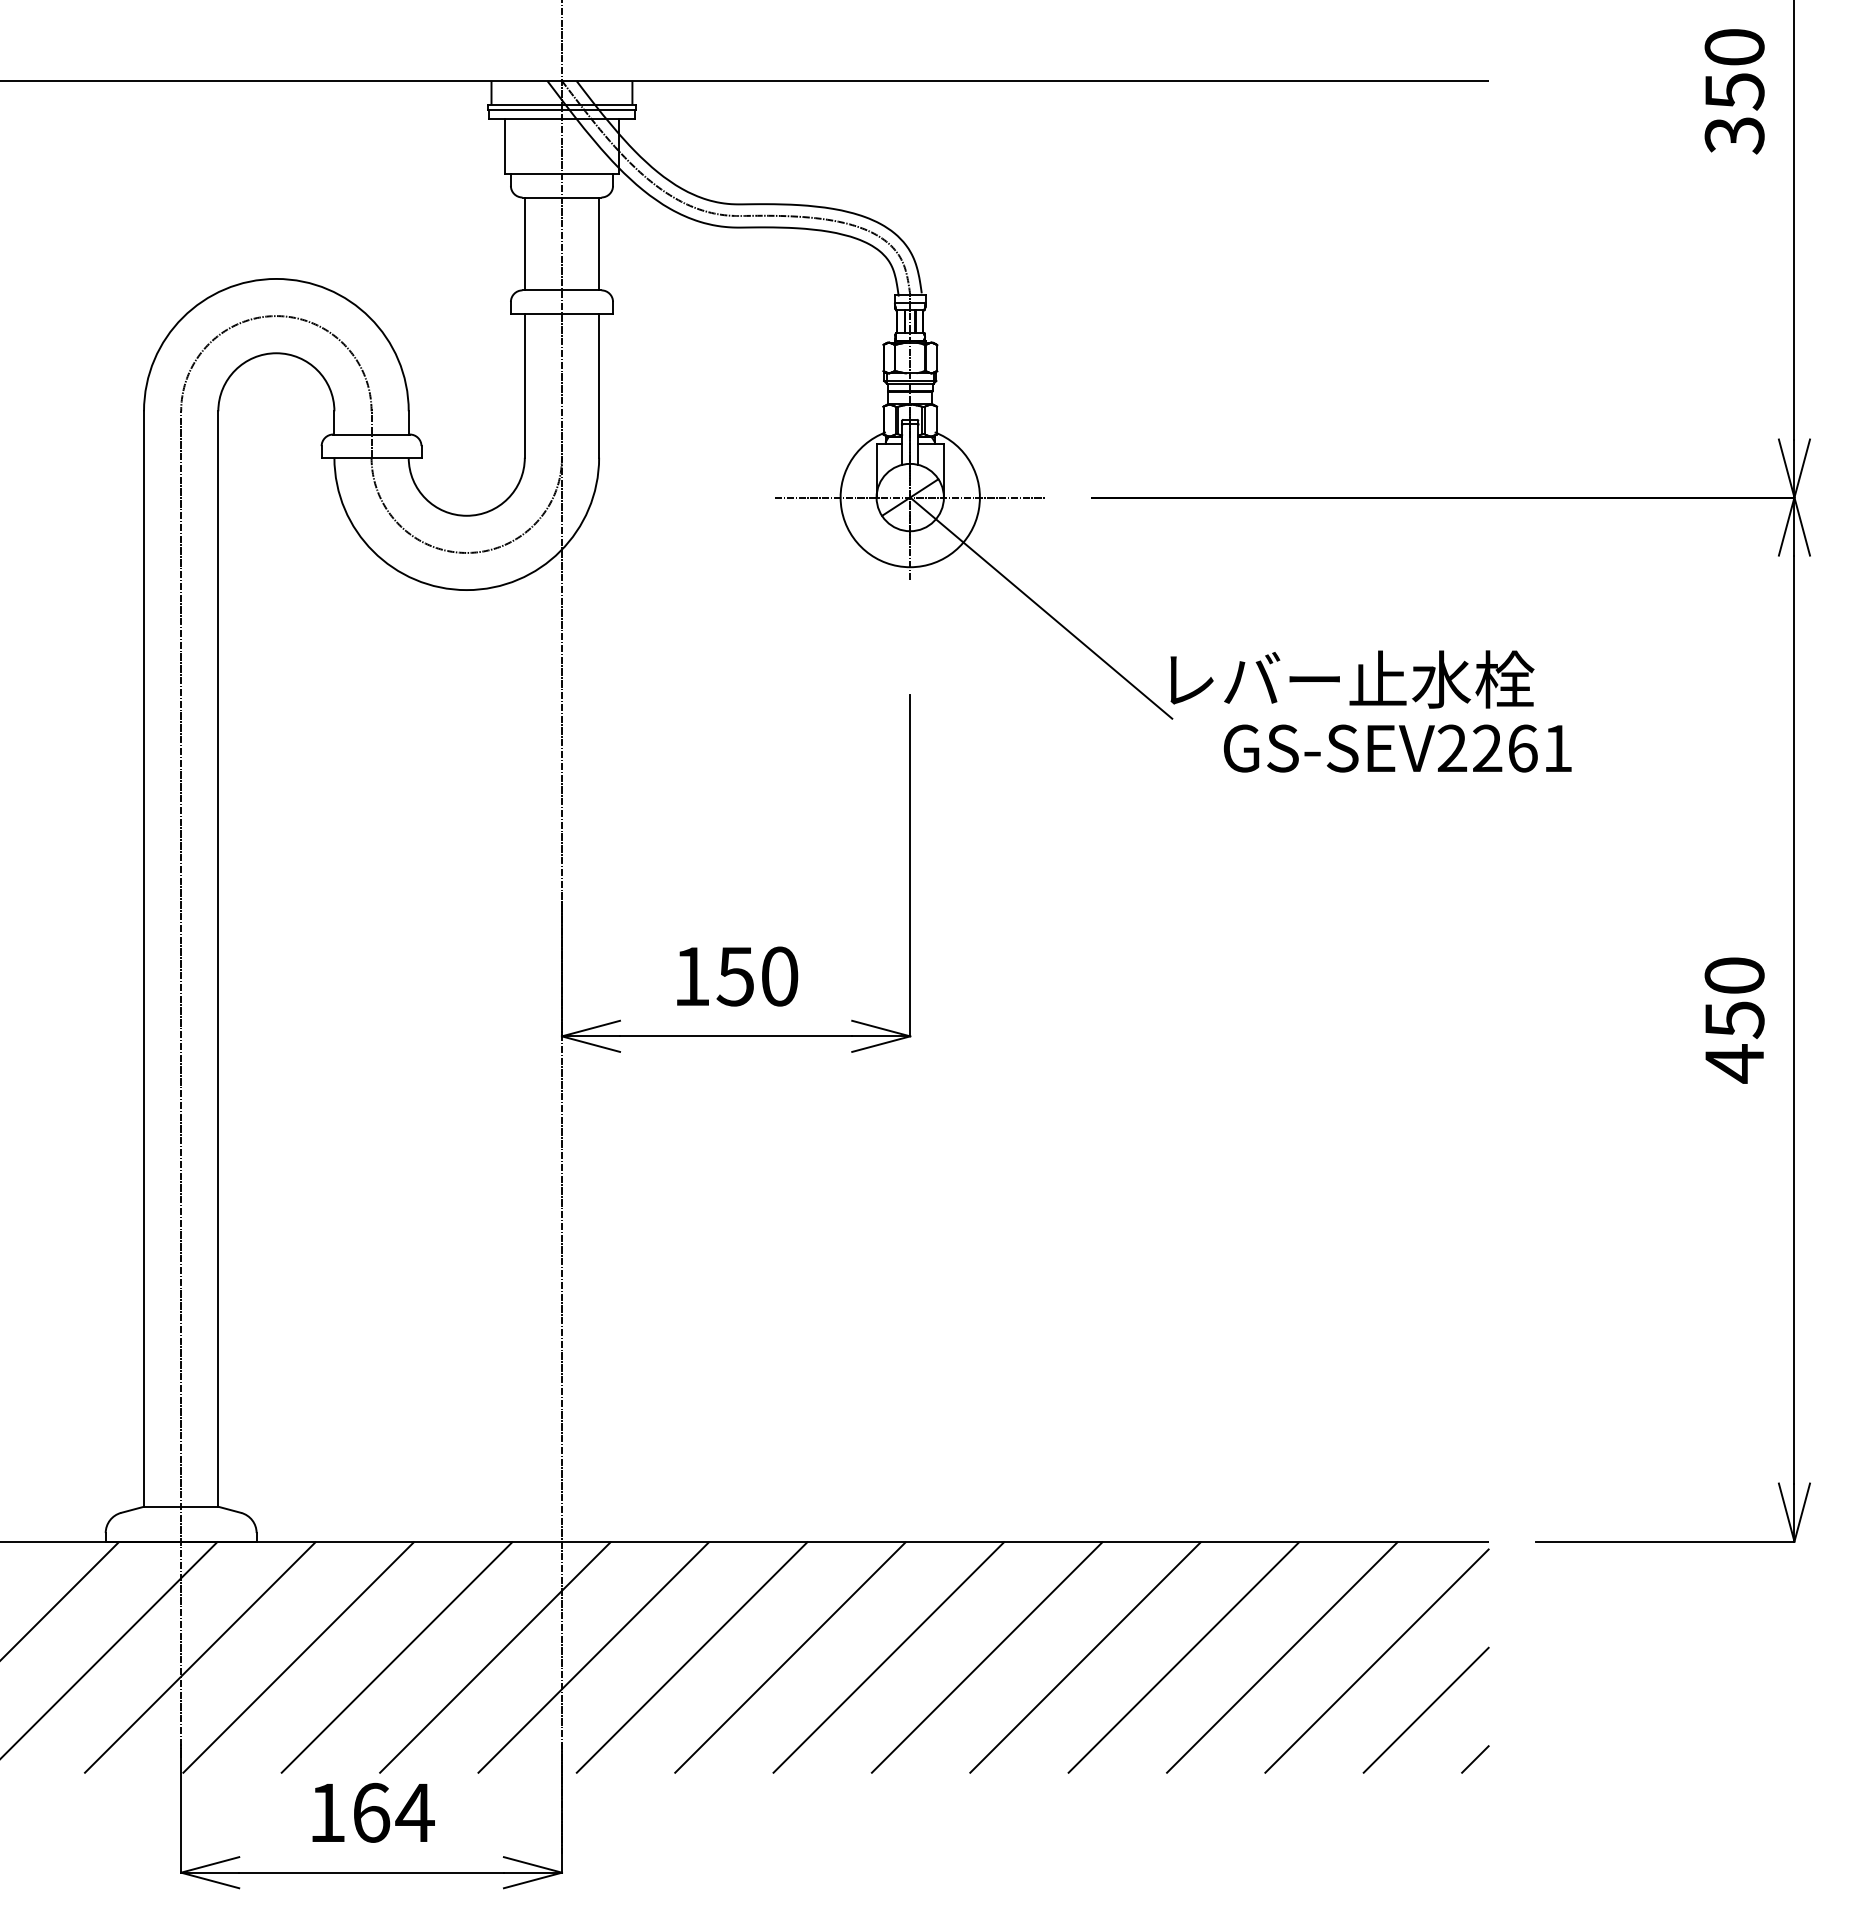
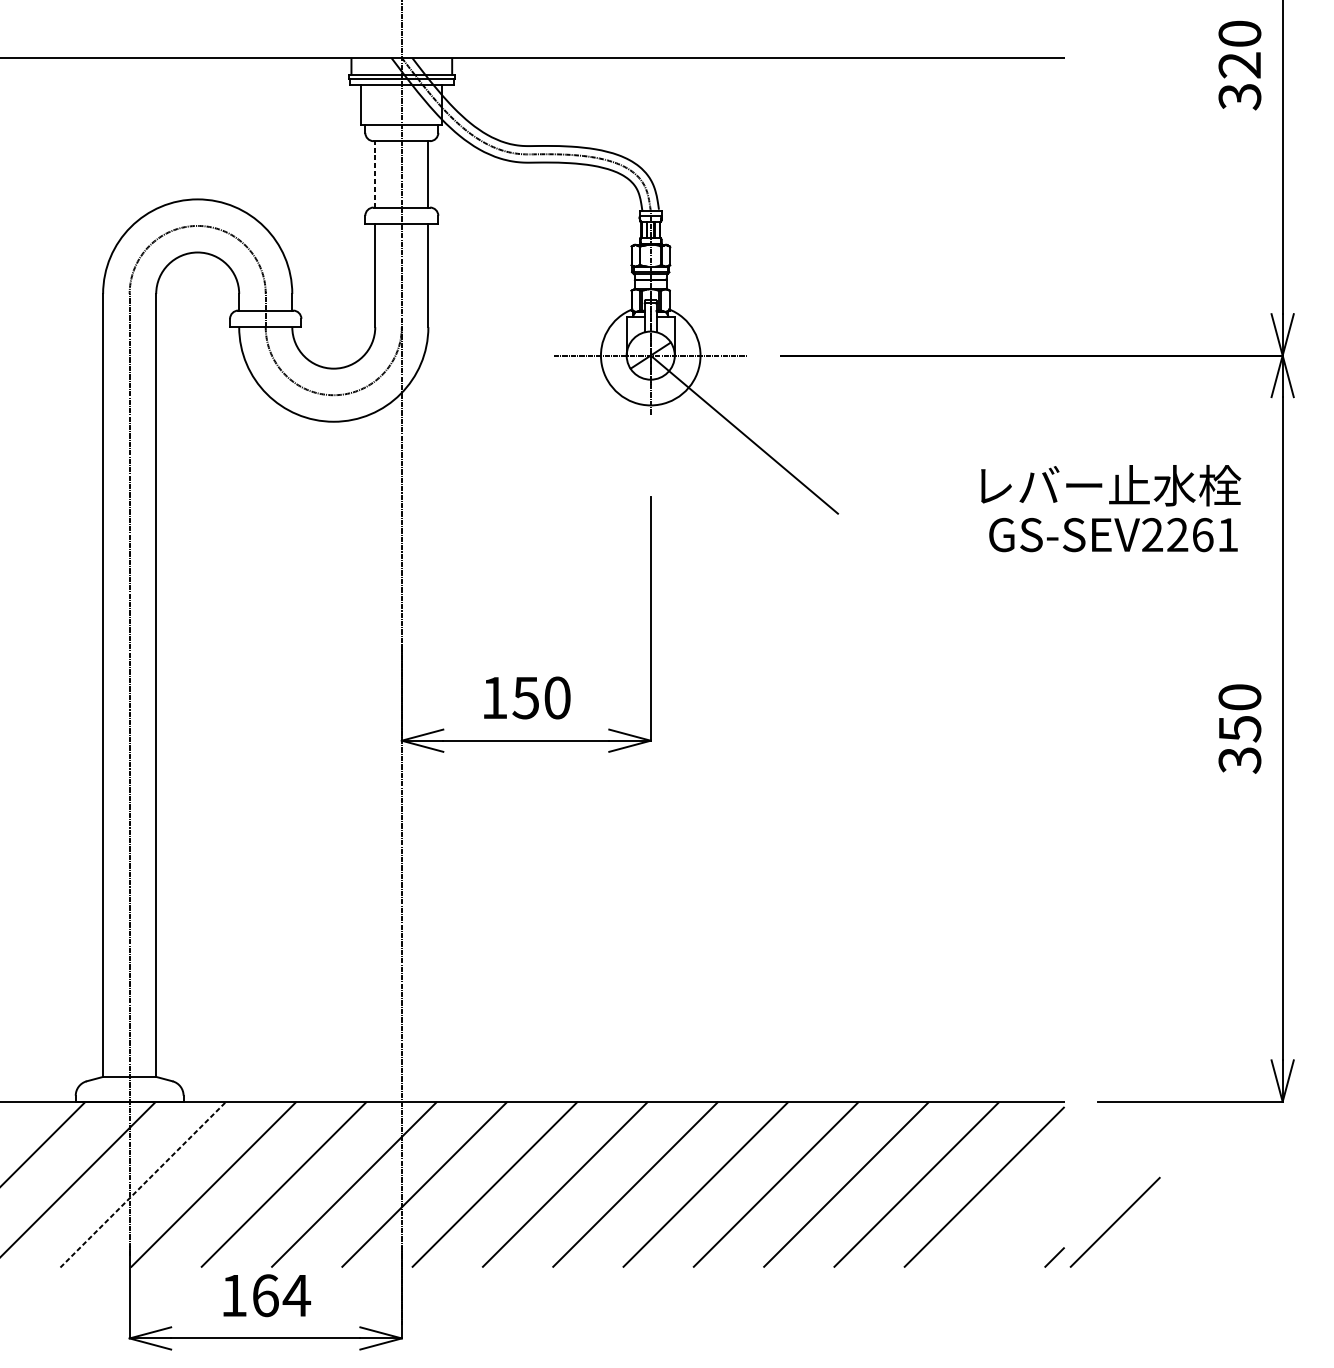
text: (1734, 91) -> (1239, 65), 350 -> 320
line: (524, 243) -> (375, 174), solid -> dashed
text: (1352, 679) -> (1111, 485), moved
text: (1397, 748) -> (1113, 534), moved
text: (1734, 1063) -> (1239, 760), 450 -> 350
line: (200, 1657) -> (143, 1184), solid -> dashed
line: (1425, 1709) -> (1114, 1221), moved

